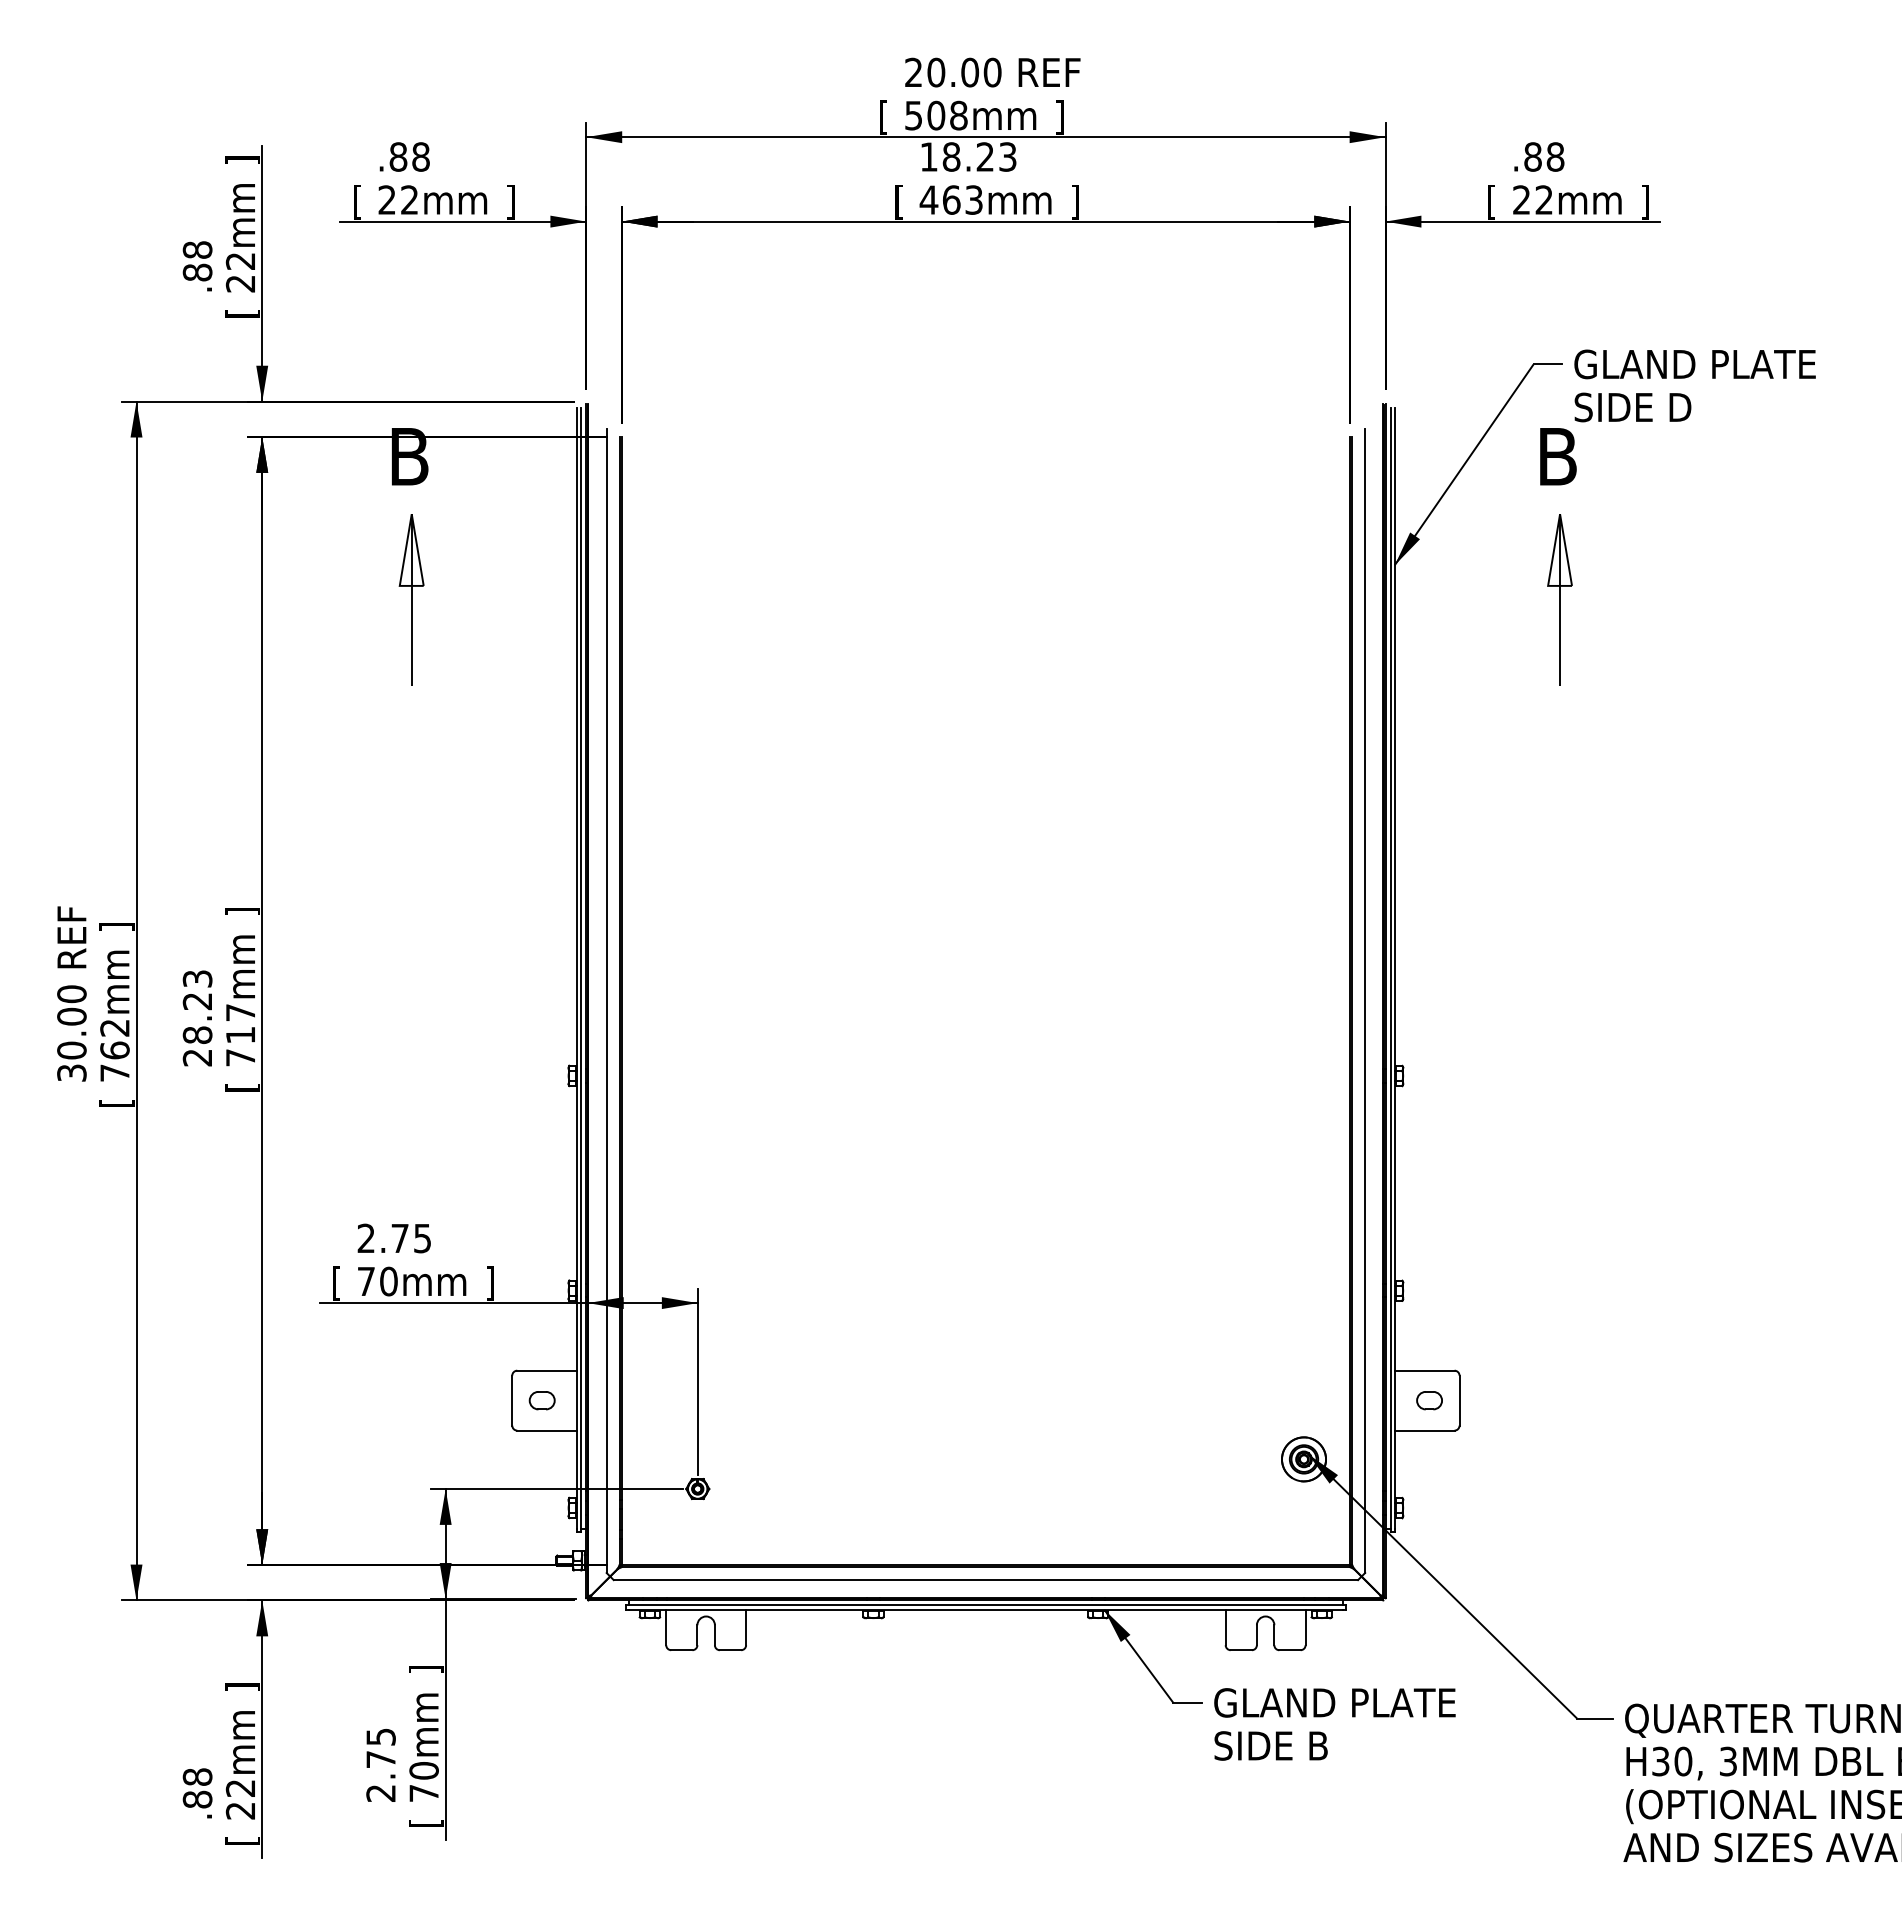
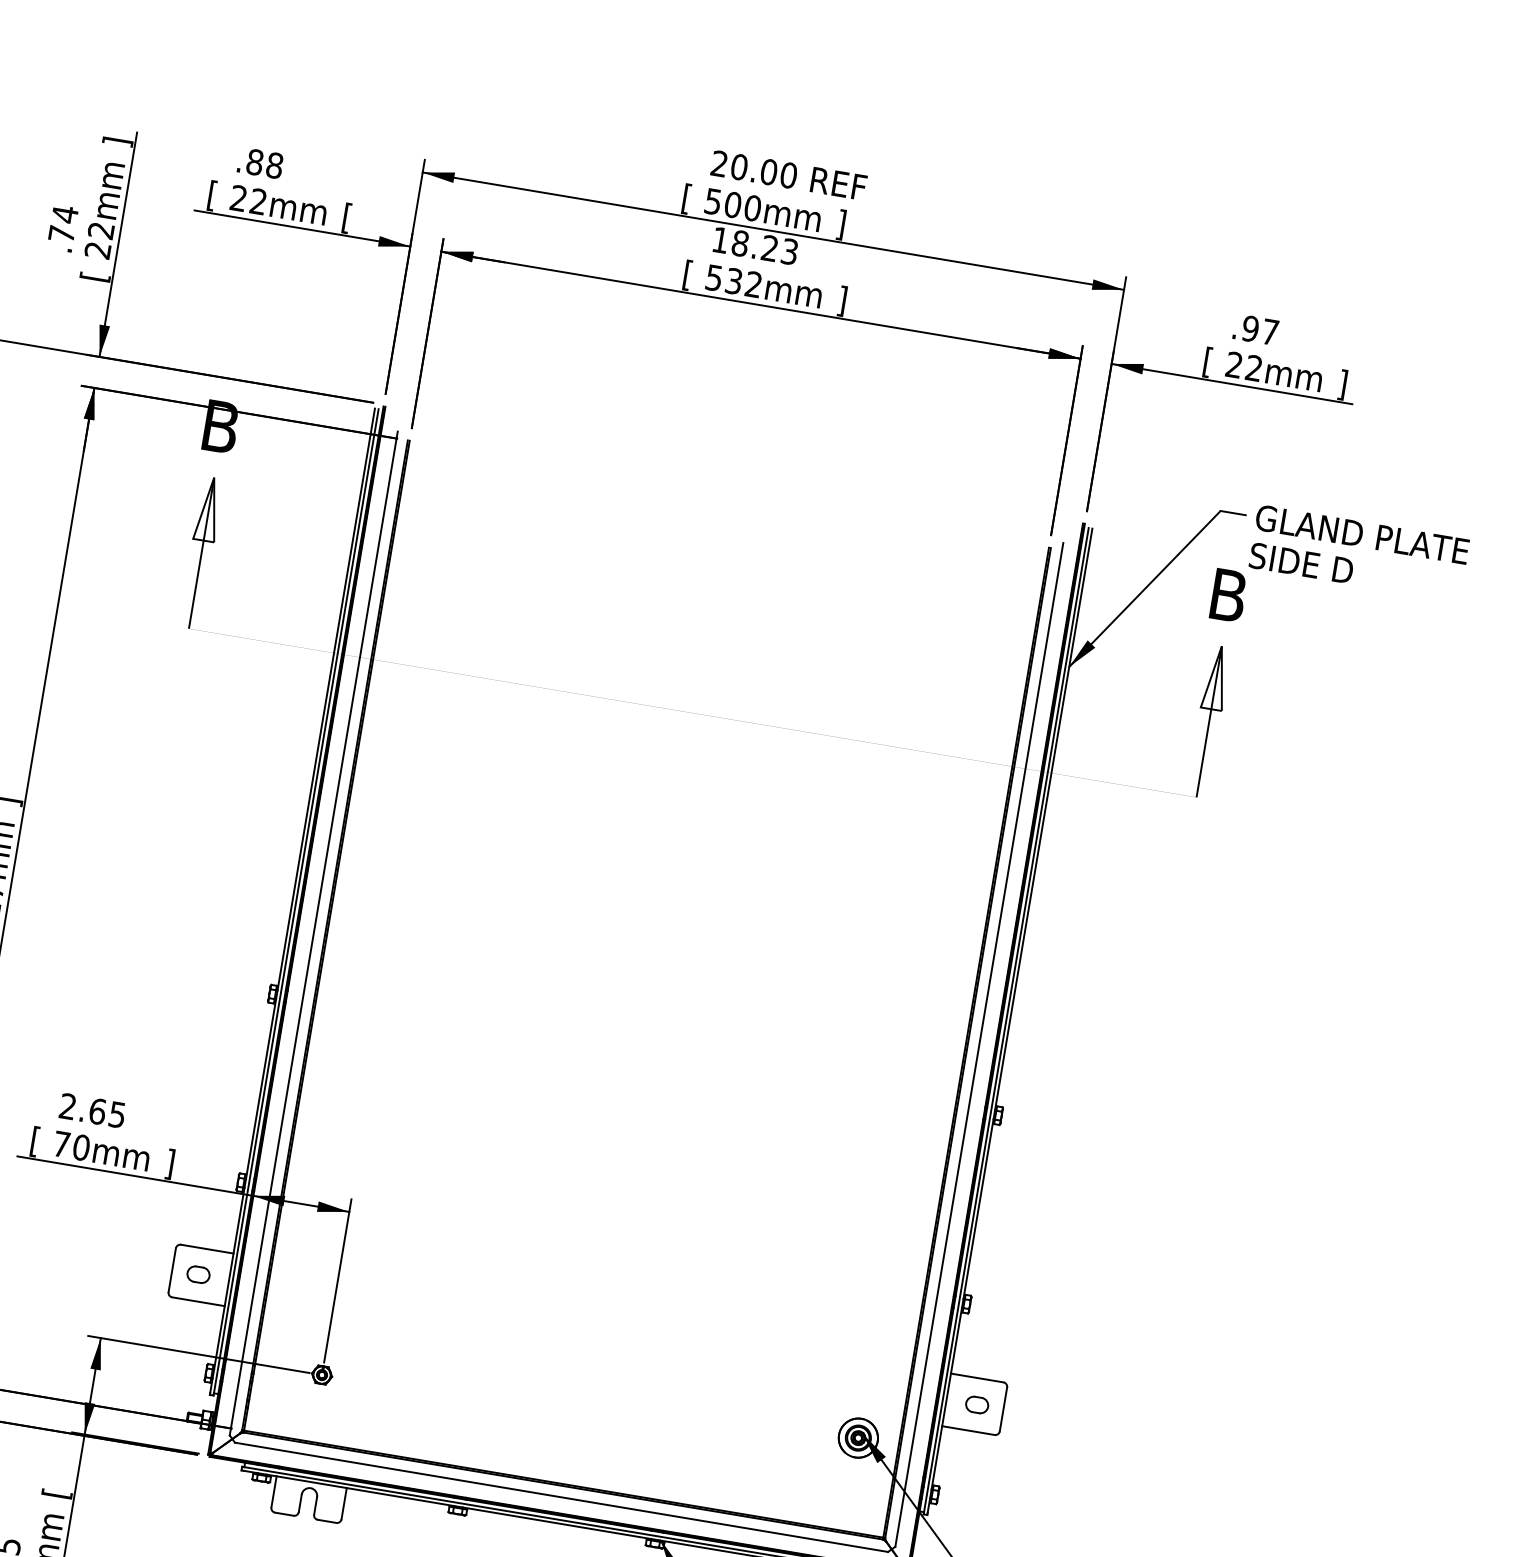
text: (958, 115) -> (752, 208), 508mm -> 500mm
text: (1544, 156) -> (1260, 330), .88 -> .97
text: (950, 199) -> (733, 280), 463mm -> 532mm
text: (510, 202) -> (346, 218), ] -> [
text: (197, 260) -> (63, 223), .88 -> .74
text: (400, 1238) -> (97, 1111), 2.75 -> 2.65
text: (426, 1669) -> (57, 1493), ] -> [

